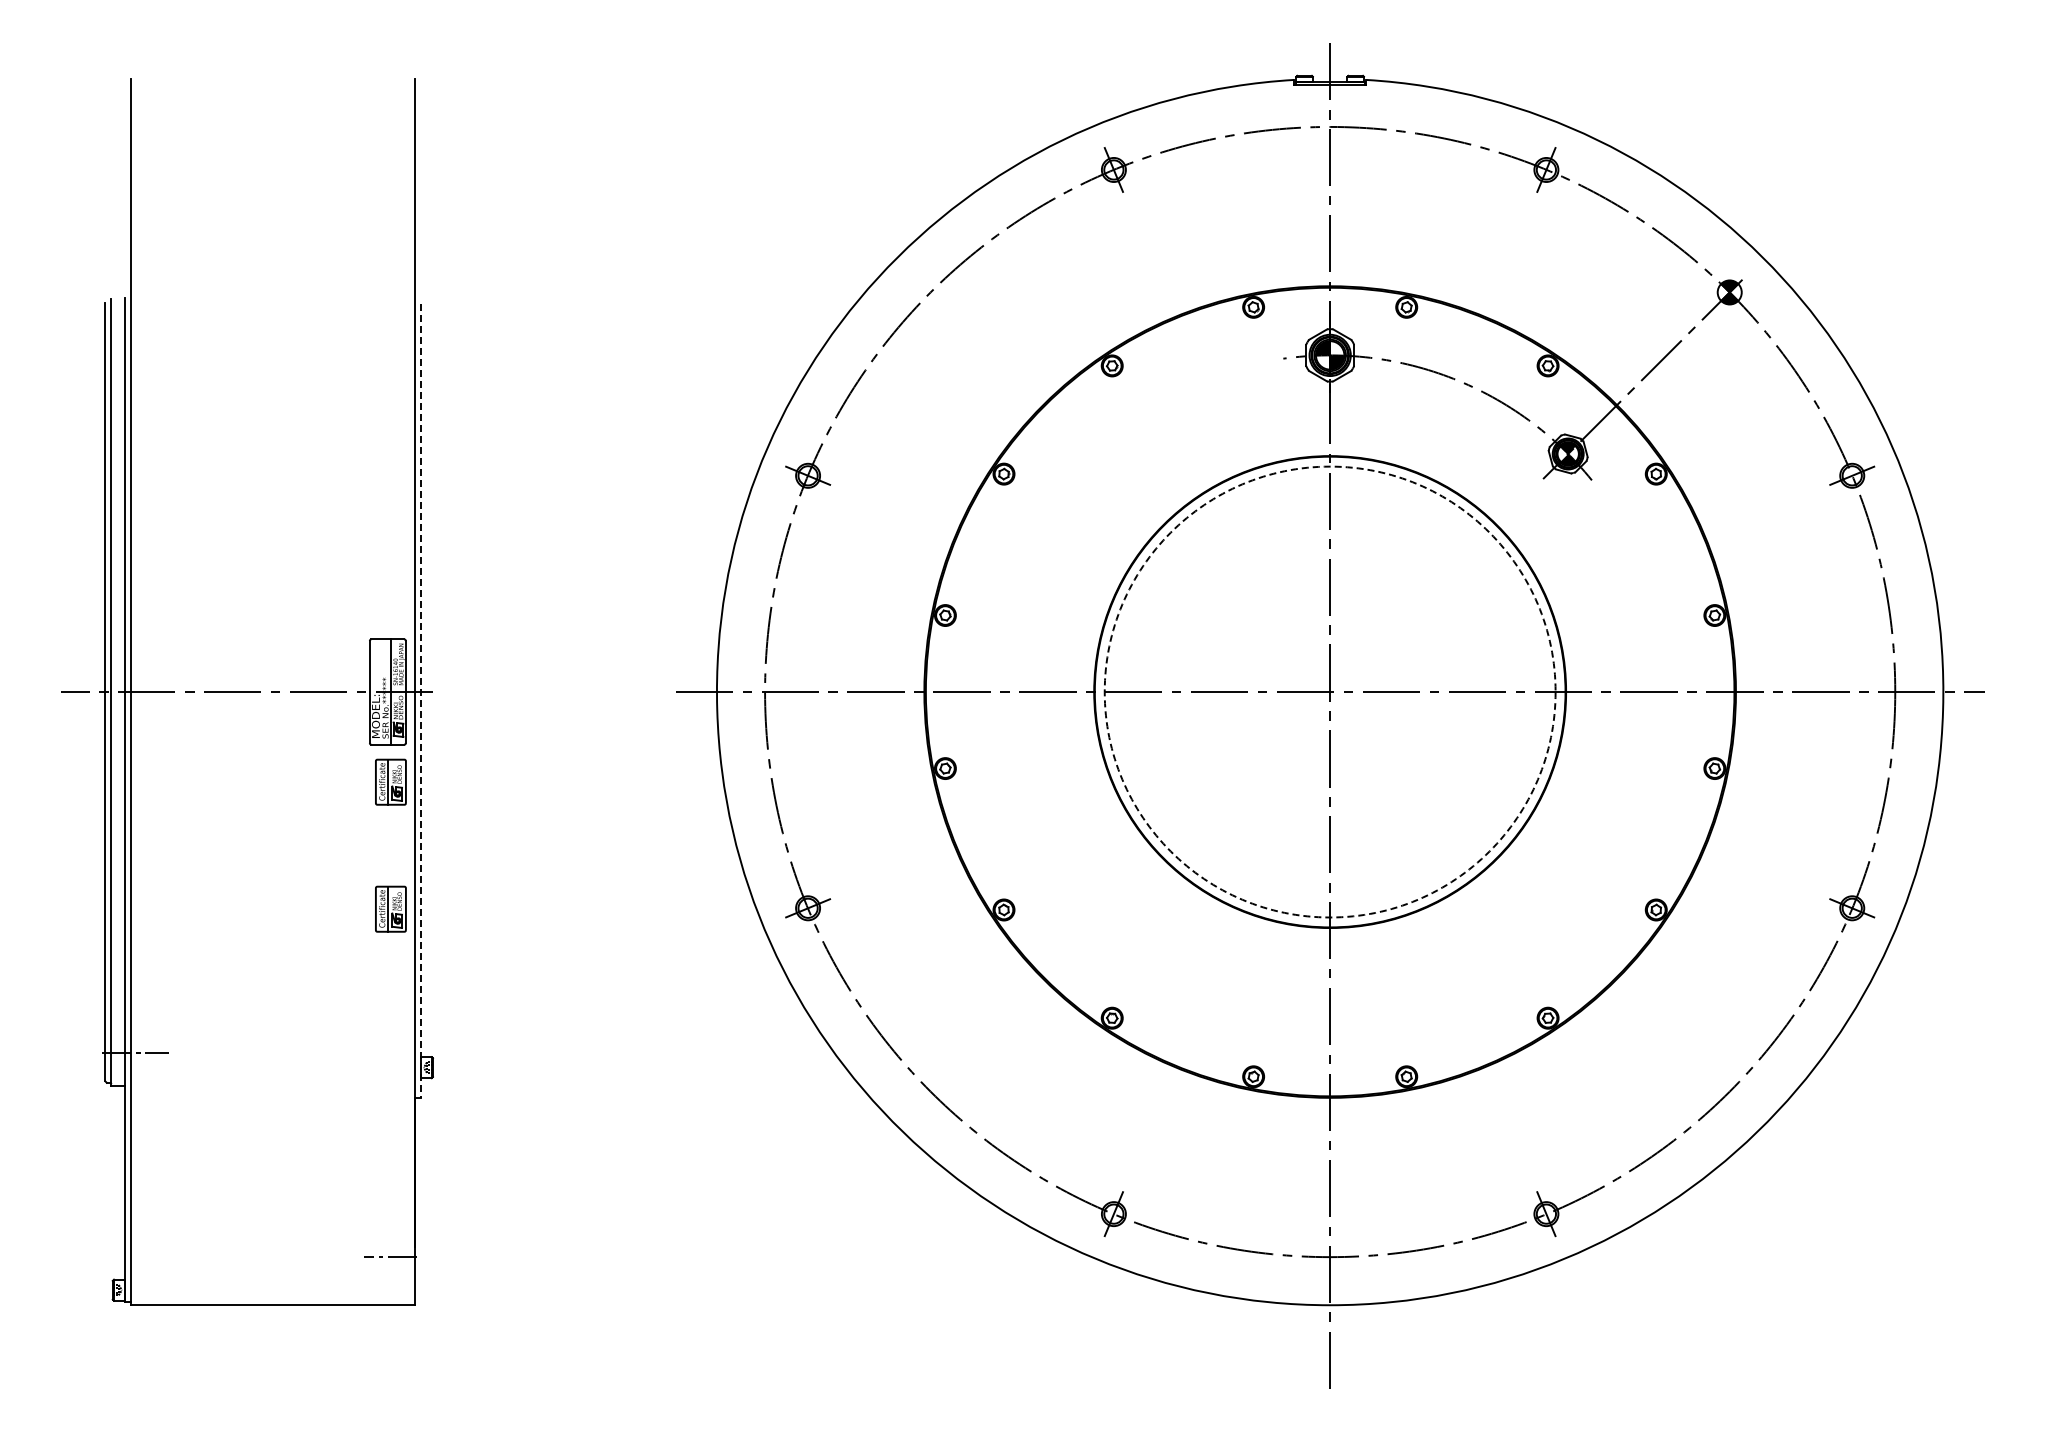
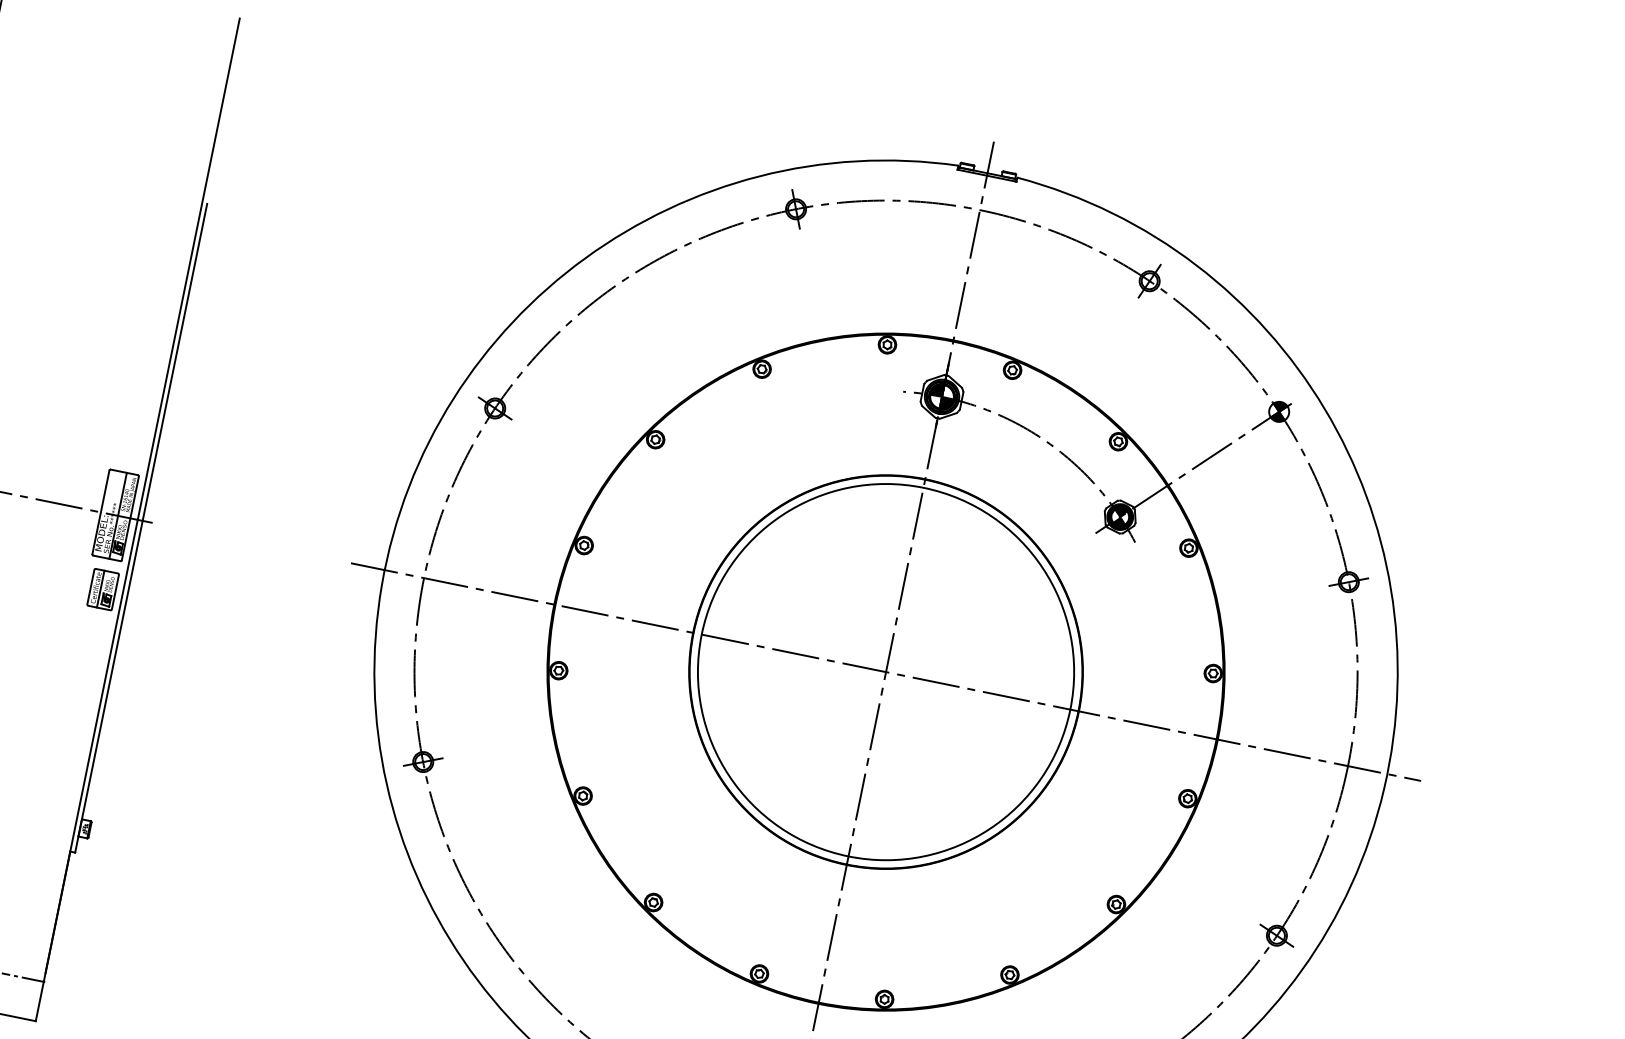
circle: (1329, 691) -> (885, 671), dashed -> solid
line: (420, 701) -> (140, 528), dashed -> solid
part: (390, 908) -> (81, 692), removed

